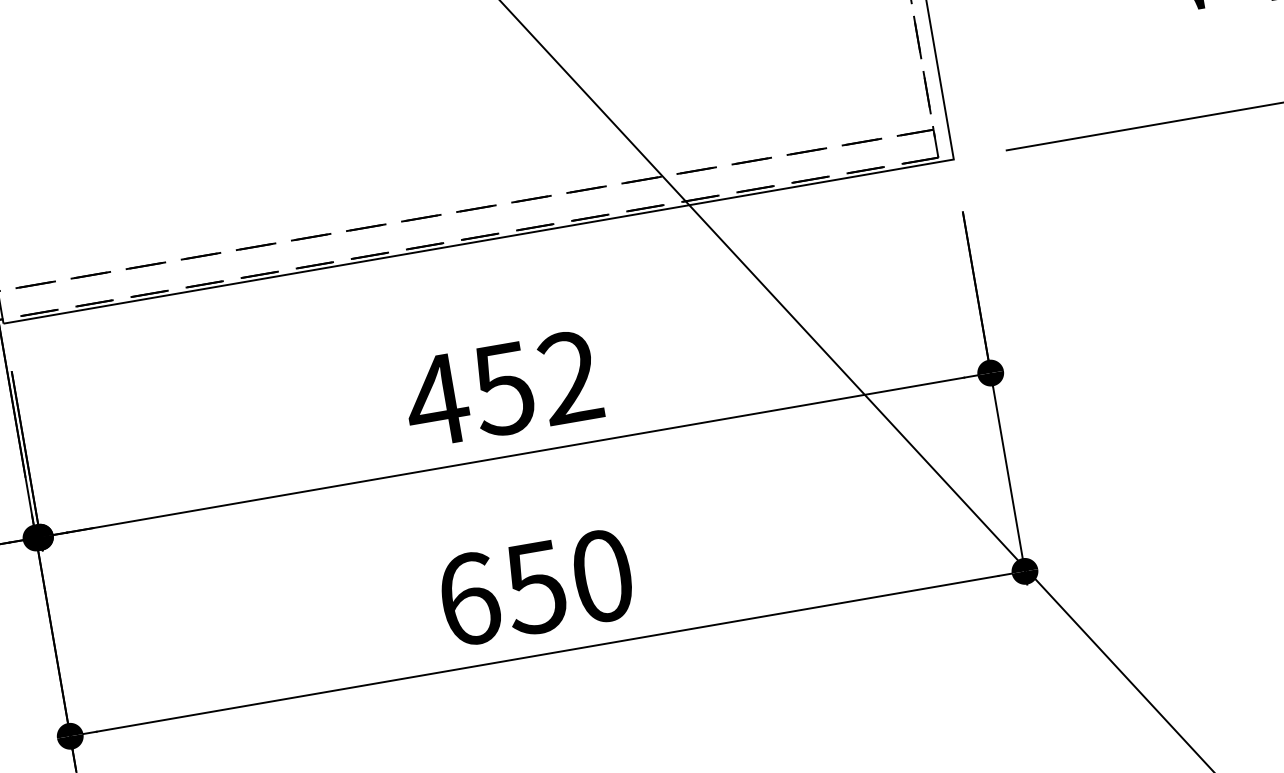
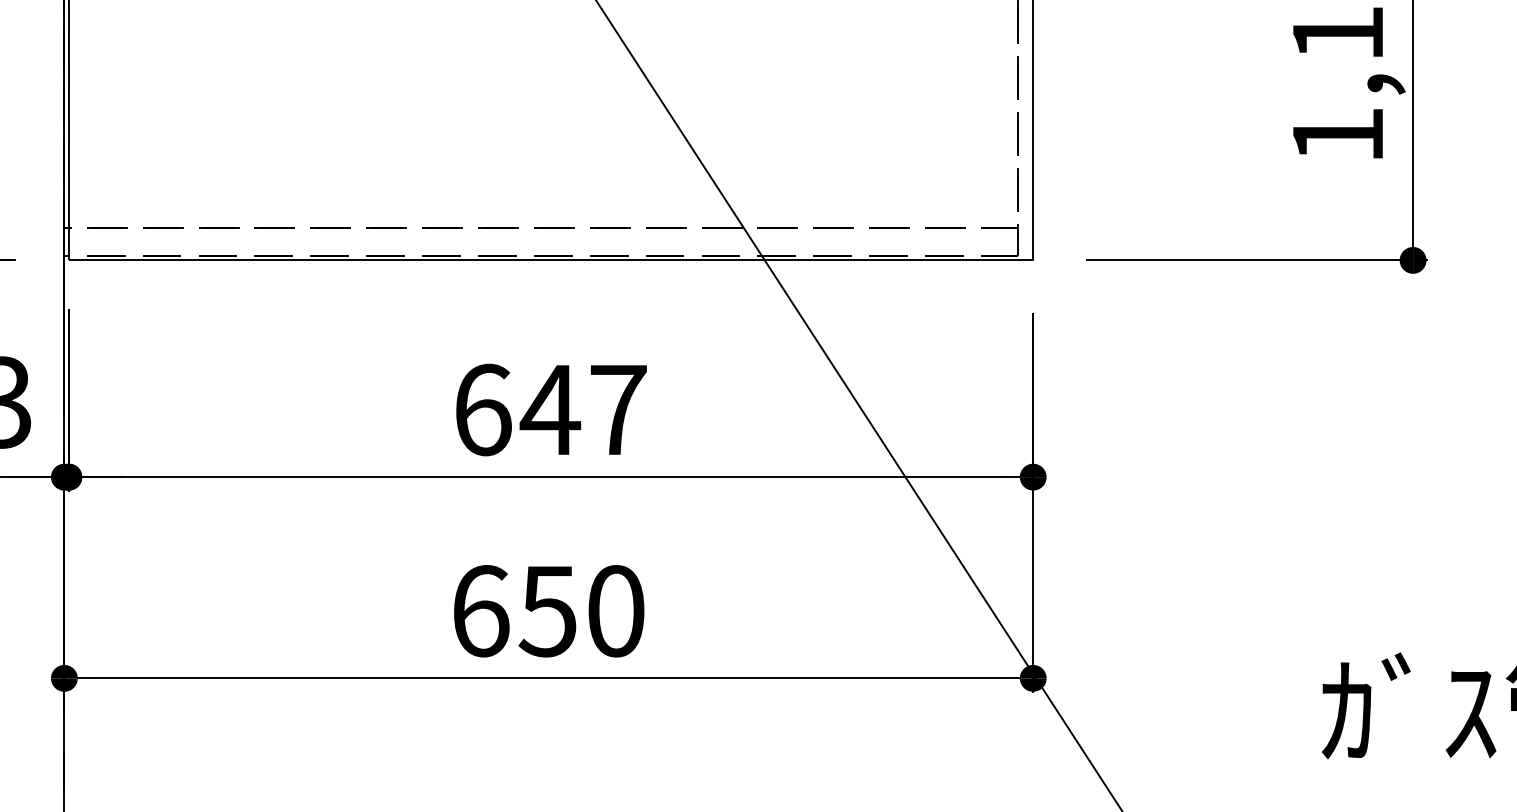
text: (502, 388) -> (549, 409), 452 -> 647

